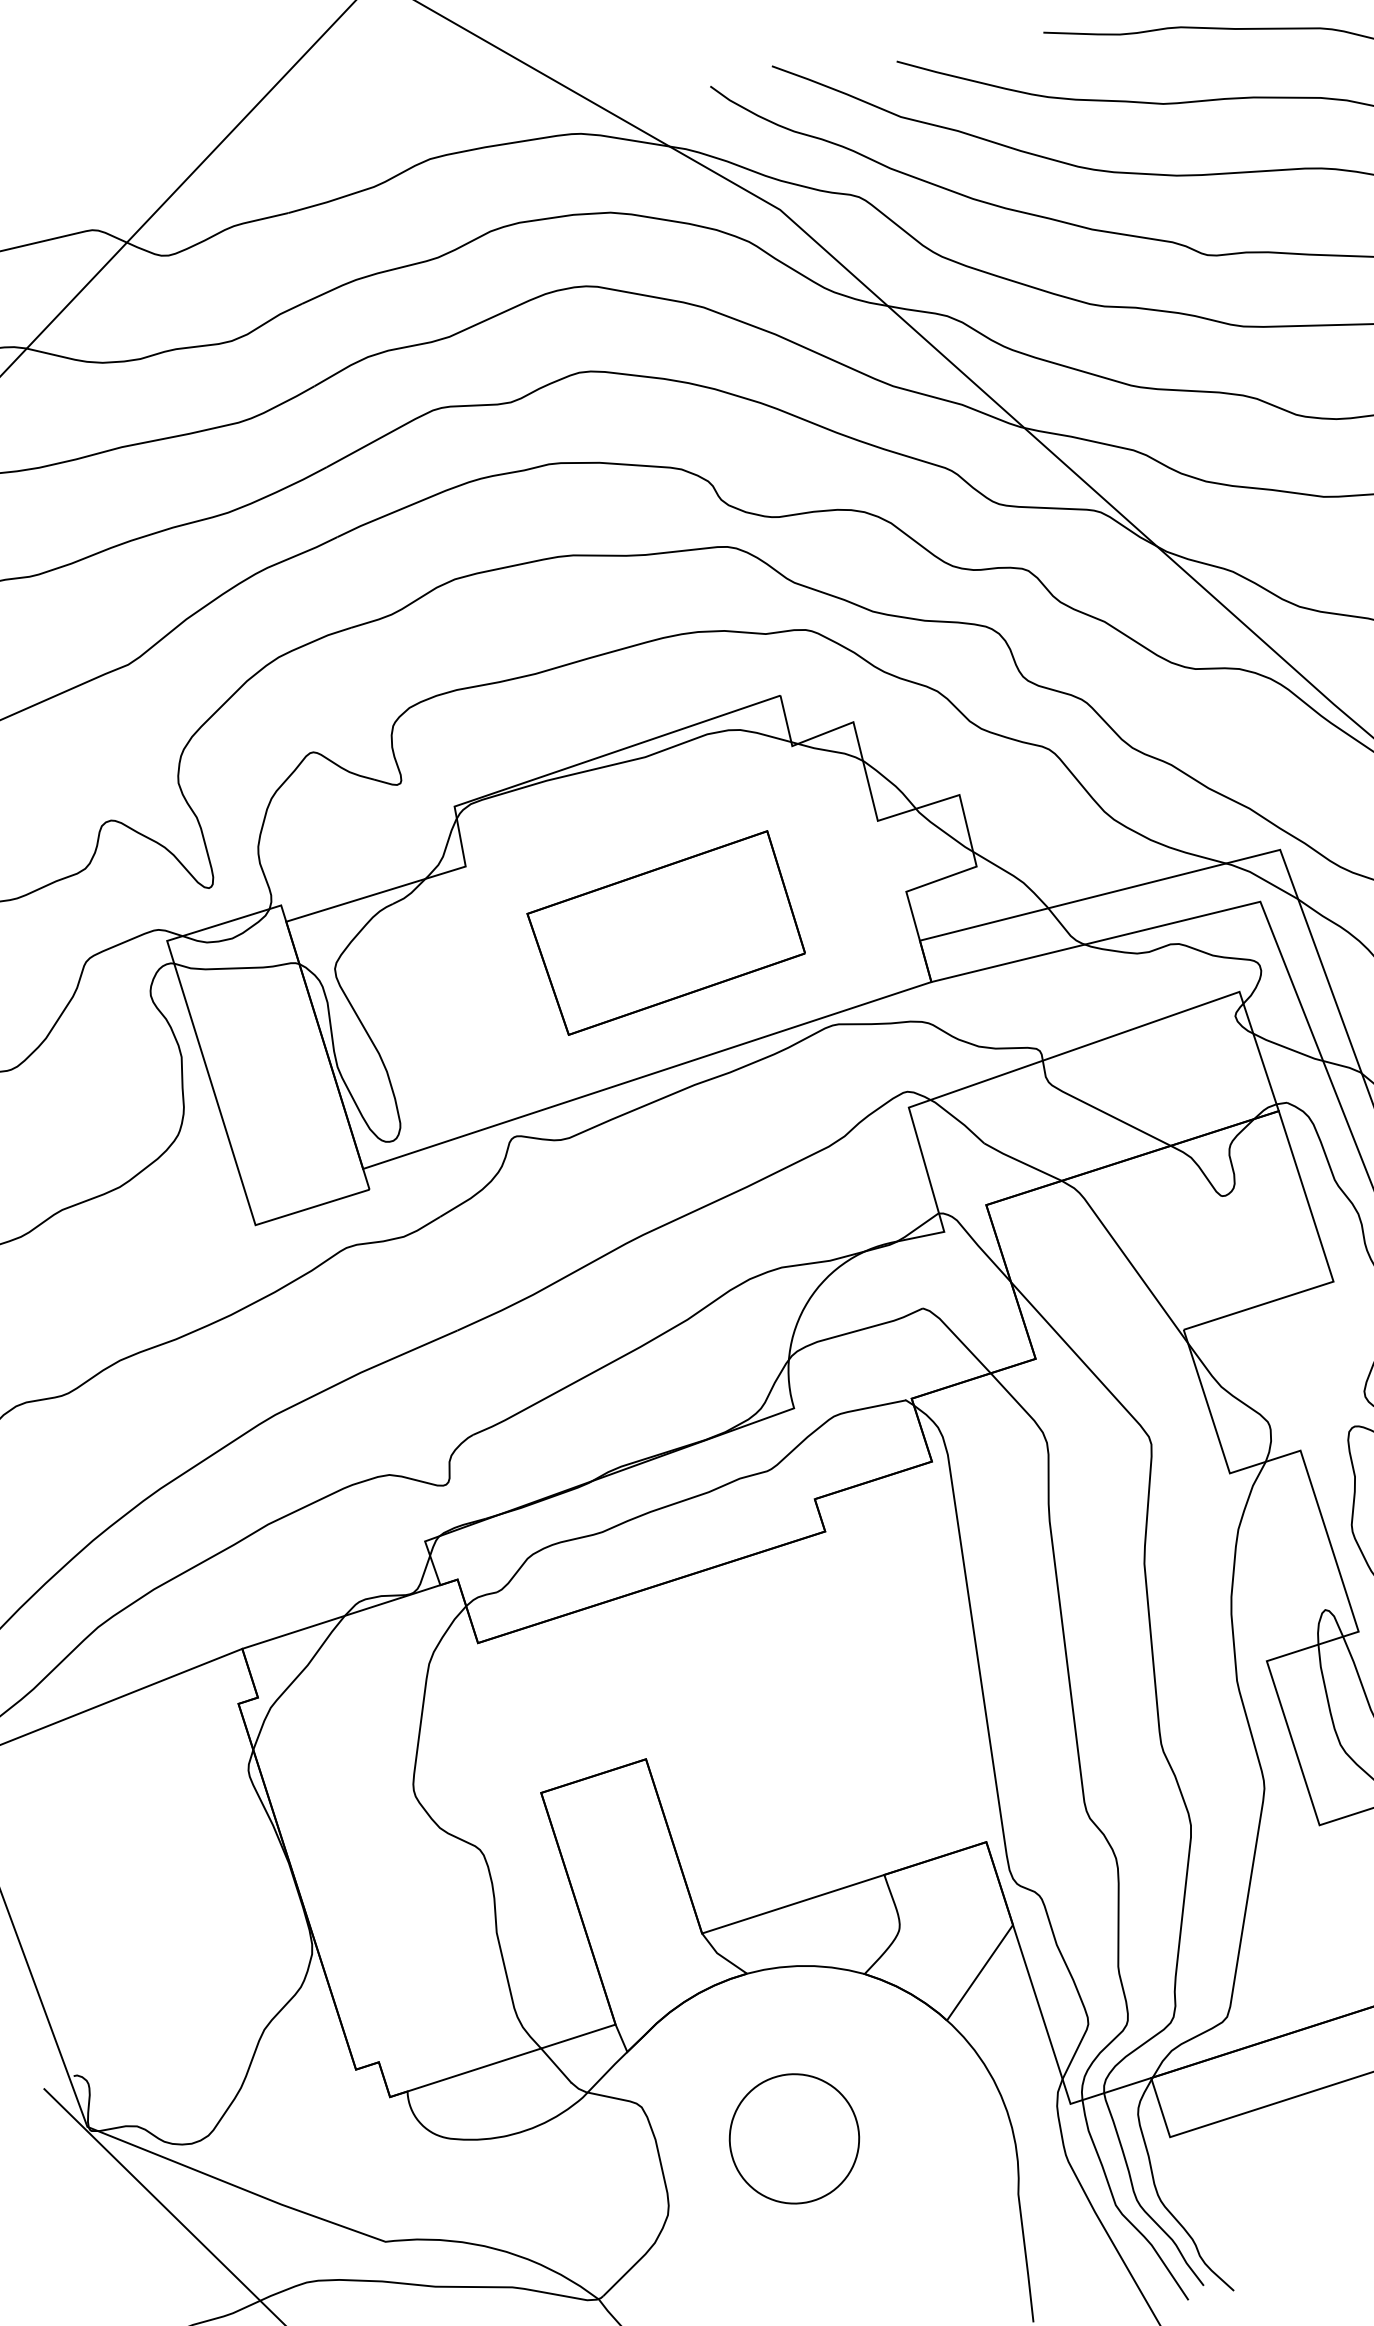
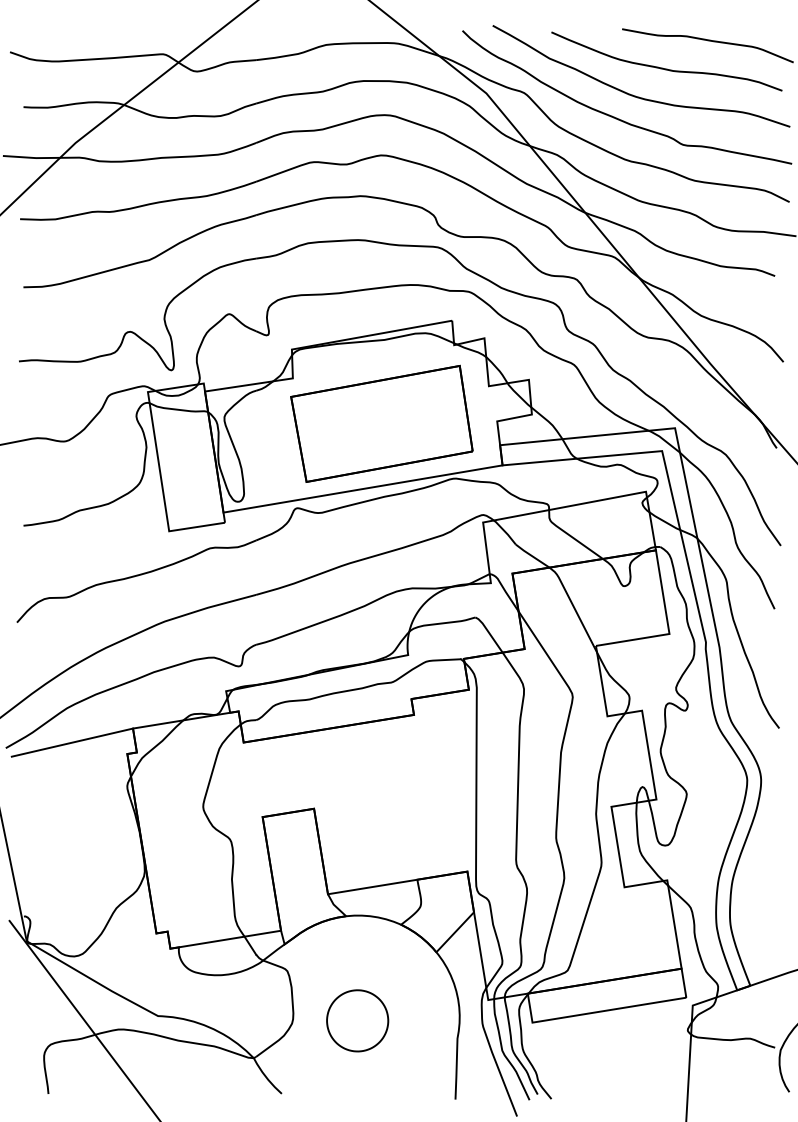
part: (665, 932) -> (381, 423), size x1.43
part: (794, 2138) -> (357, 1020), moved

